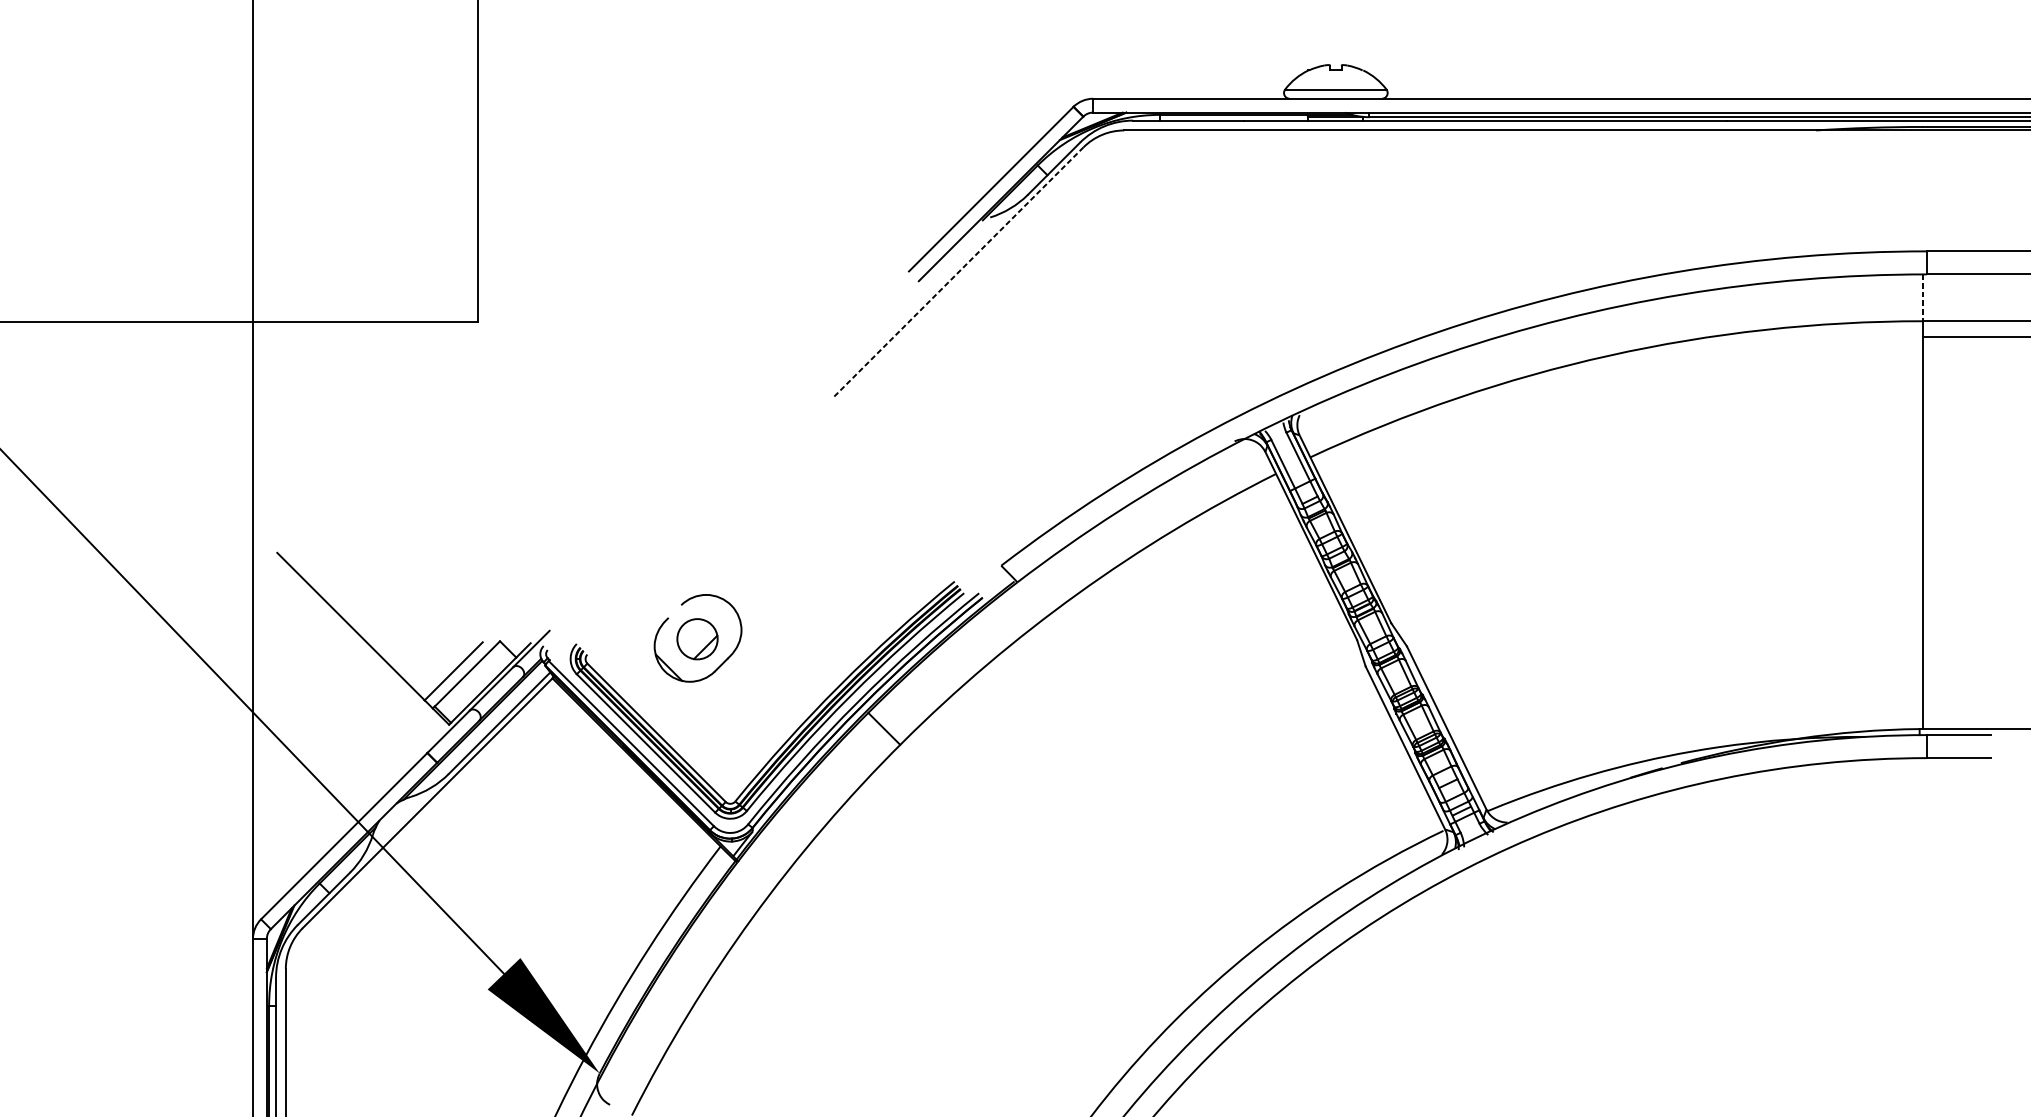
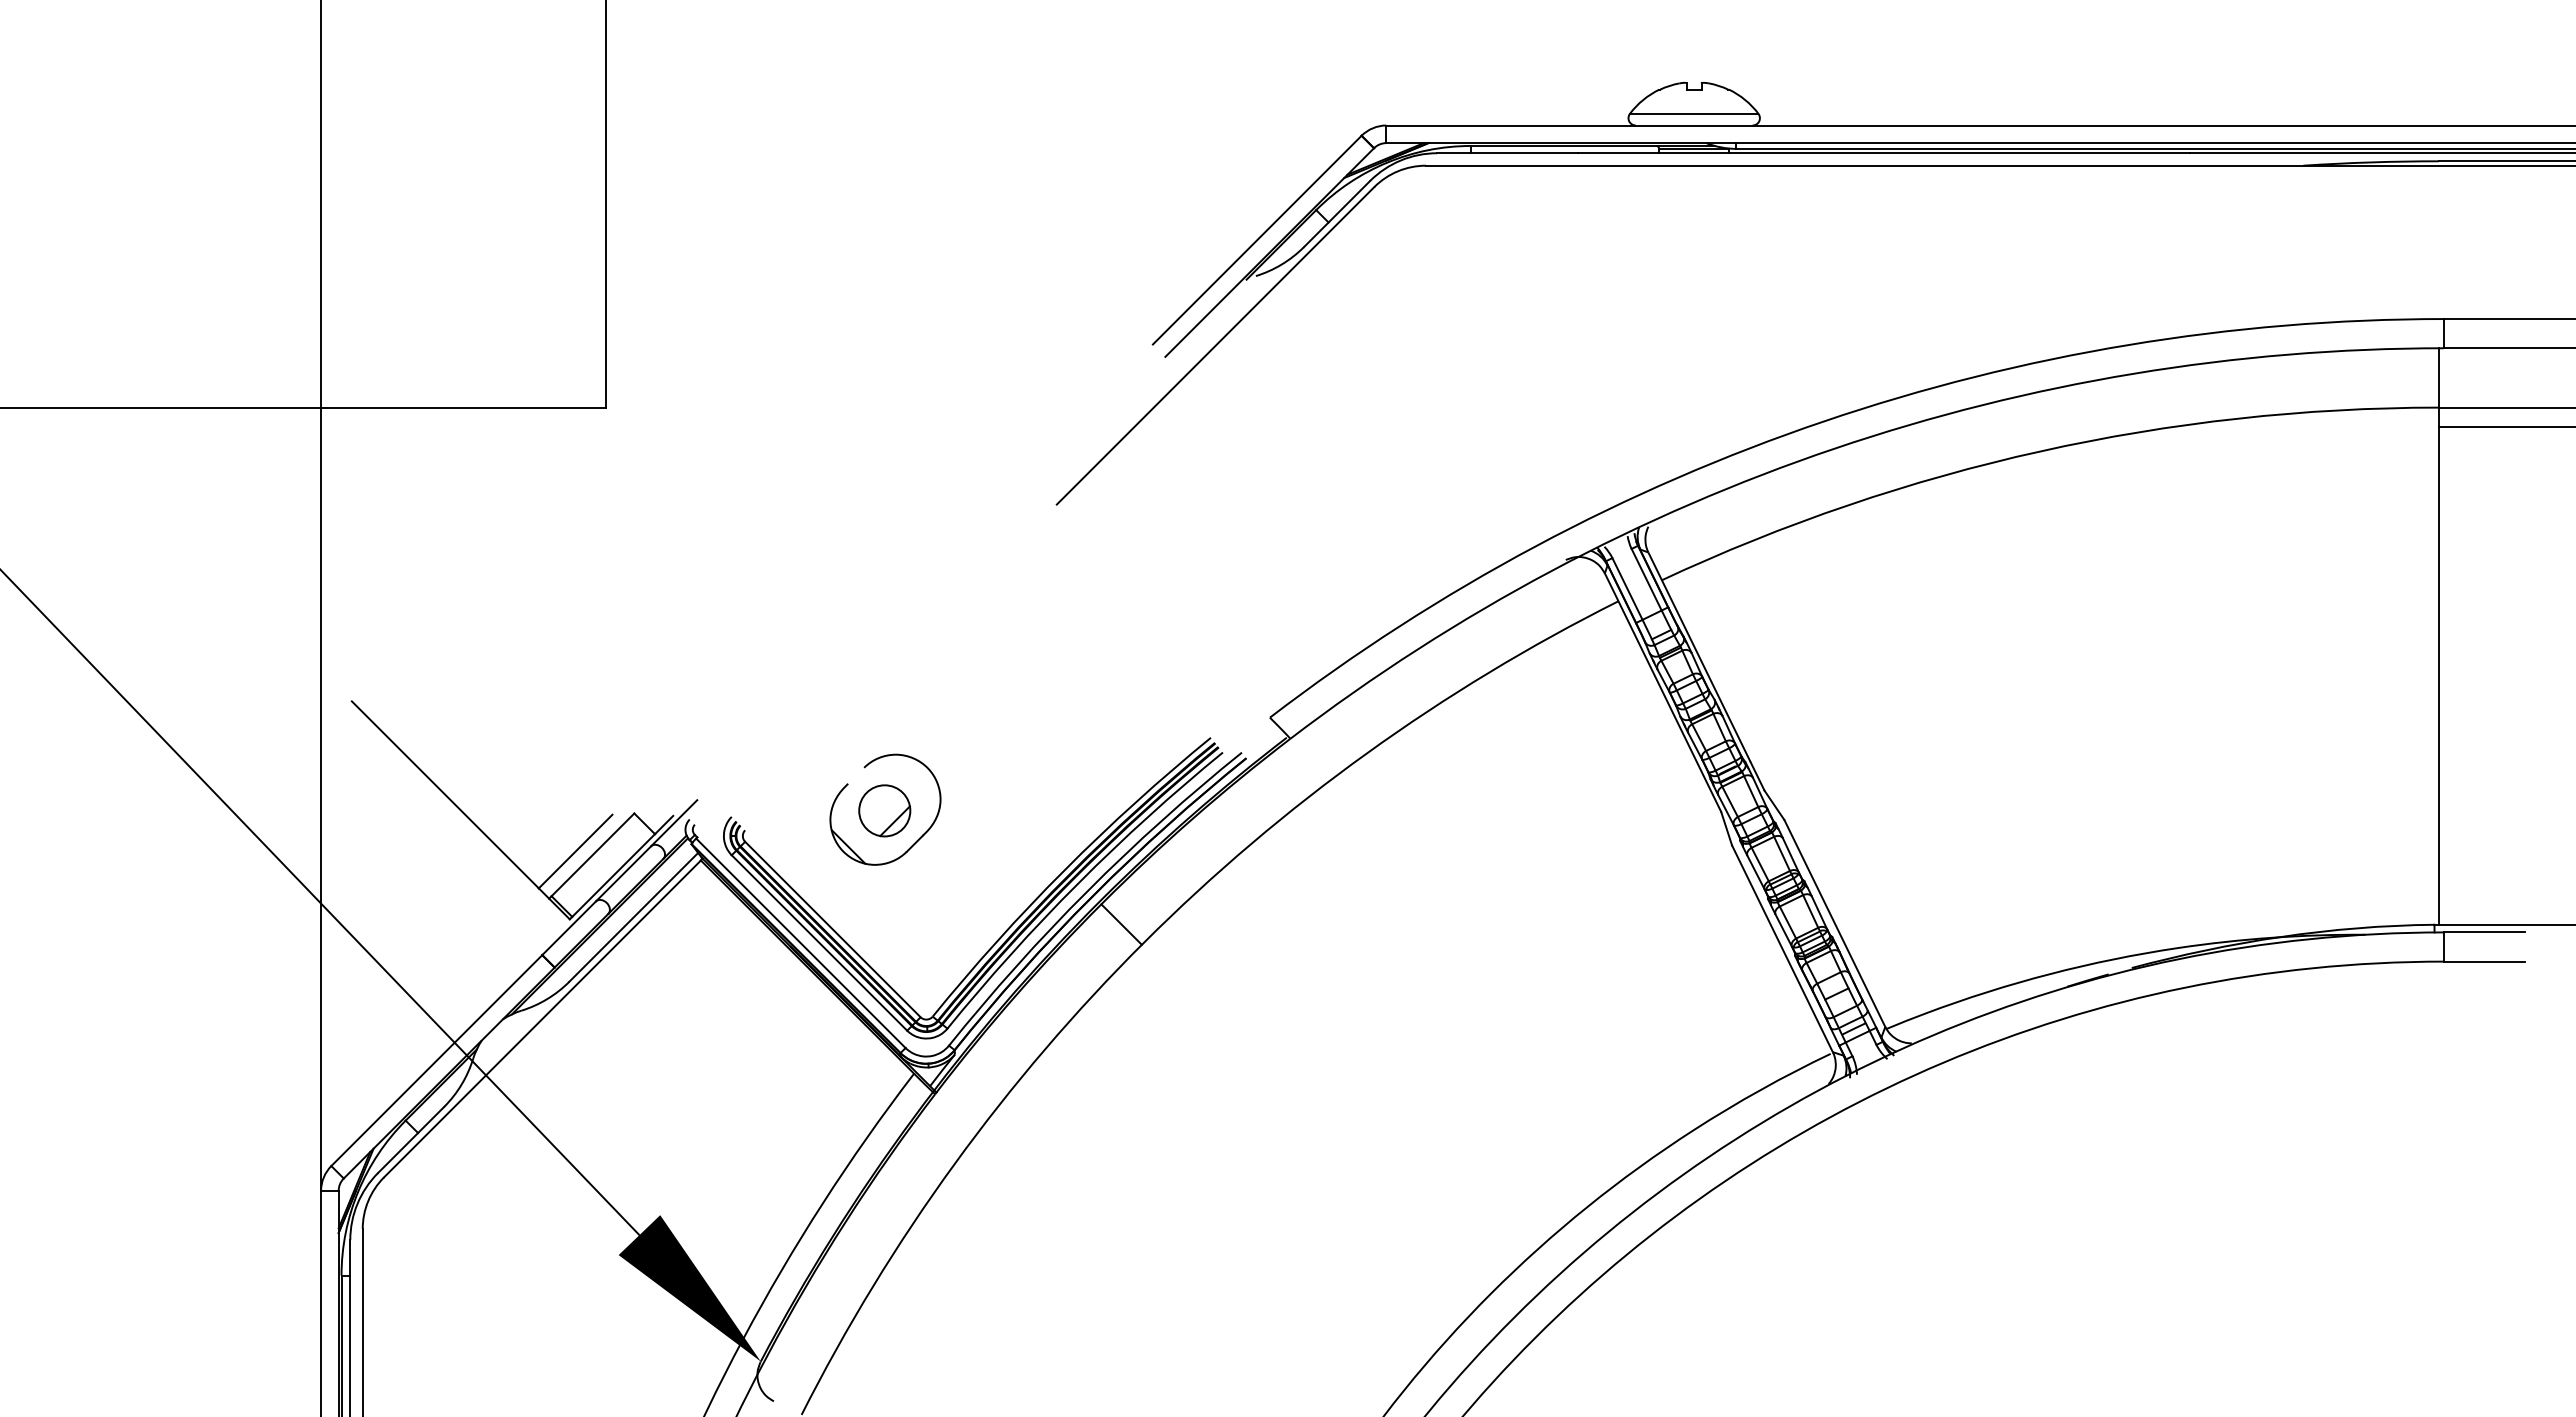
line: (958, 272) -> (1215, 345), dashed -> solid
line: (1922, 297) -> (2438, 377), dashed -> solid

